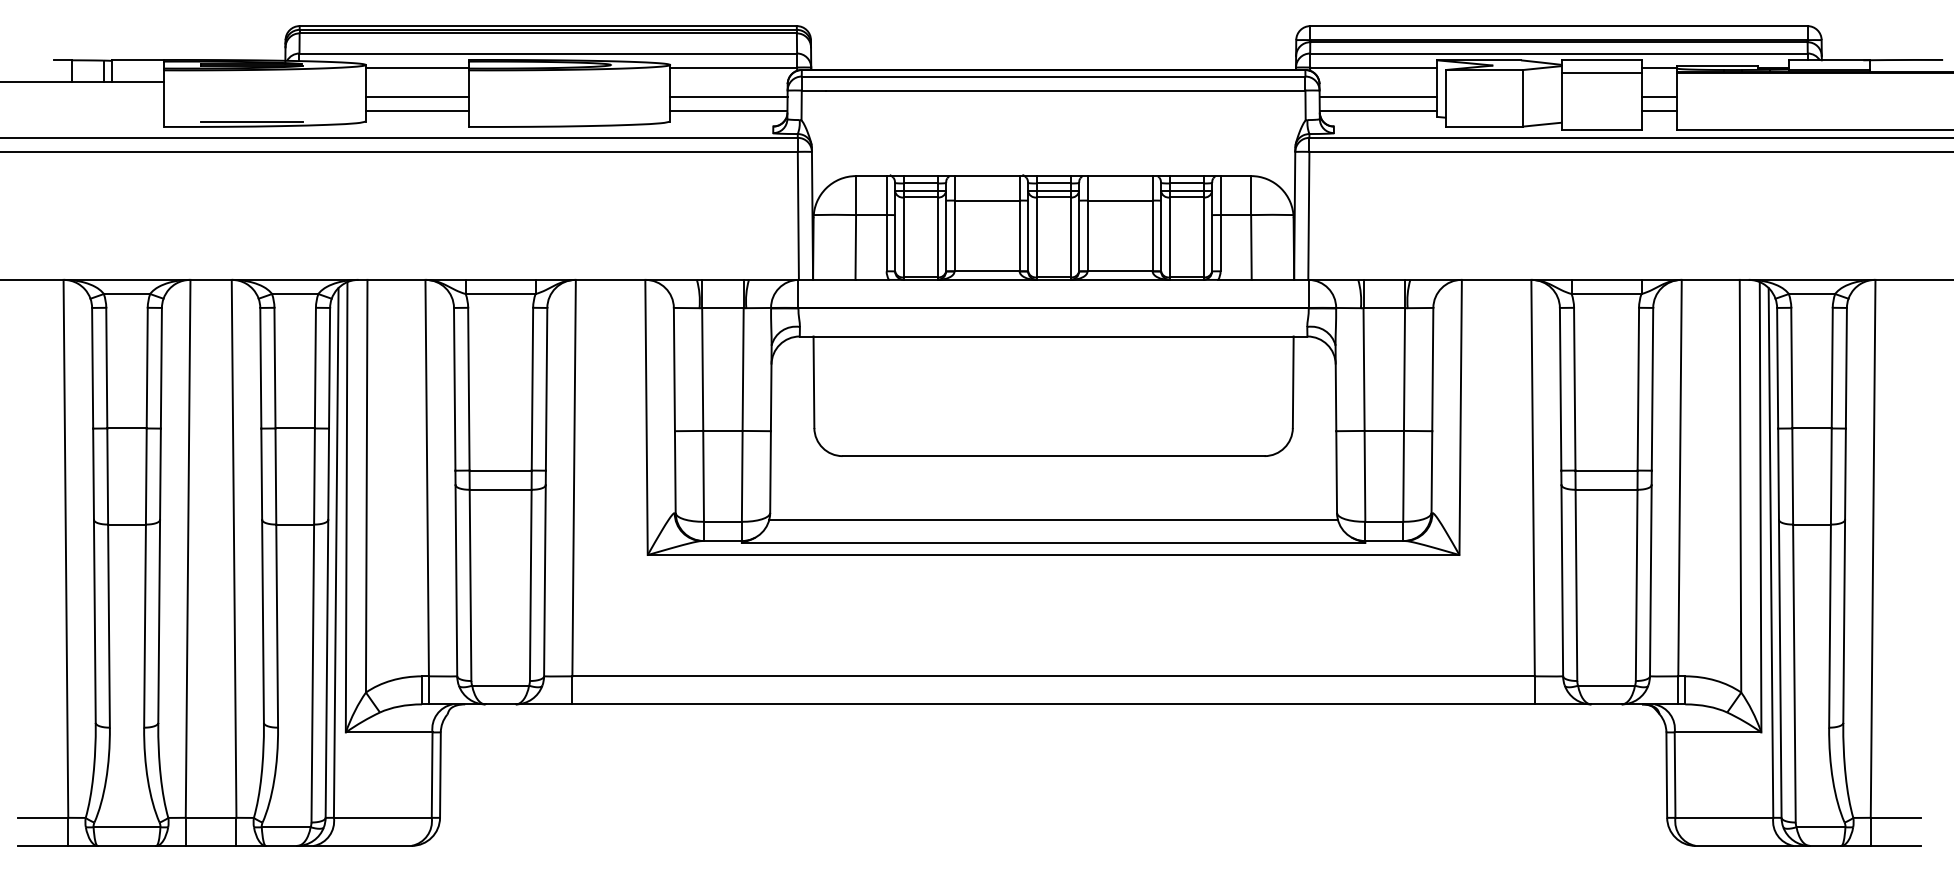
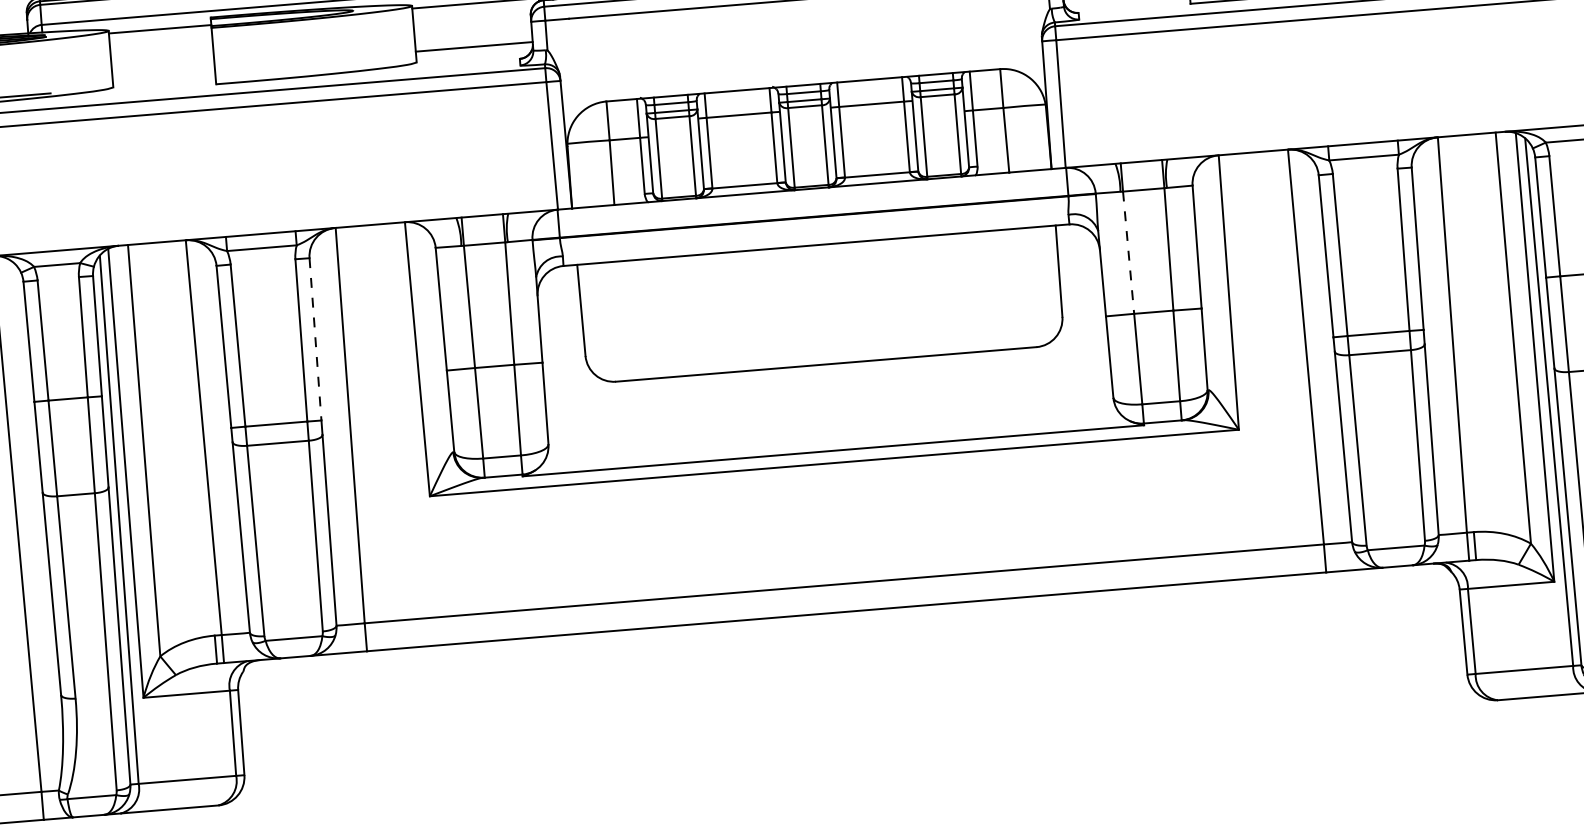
line: (416, 96) -> (161, 58), removed
line: (728, 96) -> (472, 32), removed
line: (416, 110) -> (162, 72), removed
line: (1364, 370) -> (1129, 253), solid -> dashed
line: (546, 389) -> (315, 339), solid -> dashed
line: (1053, 519) -> (831, 427), removed

